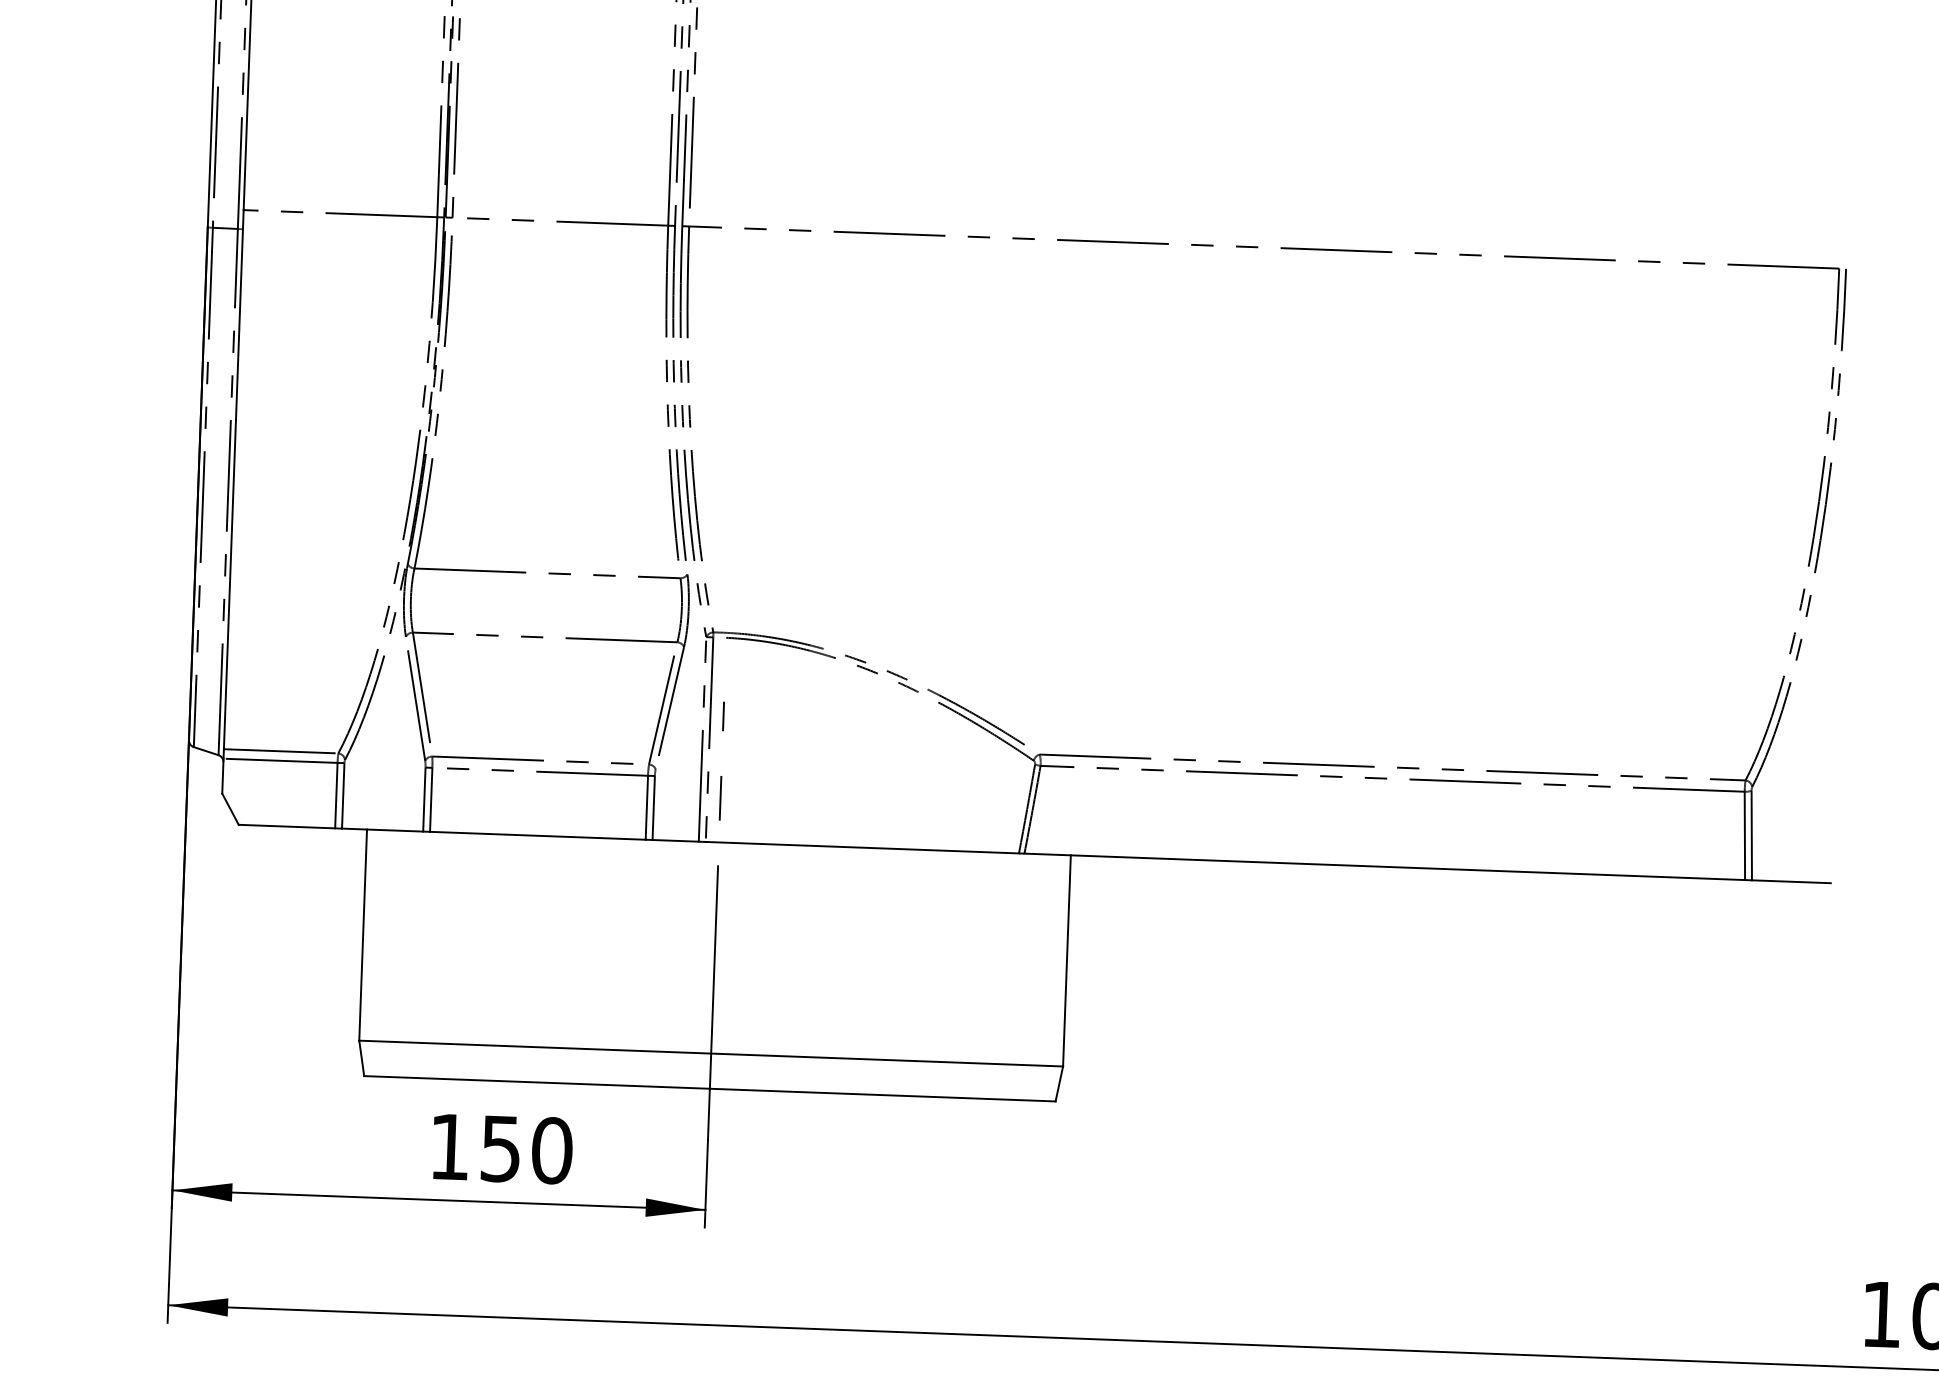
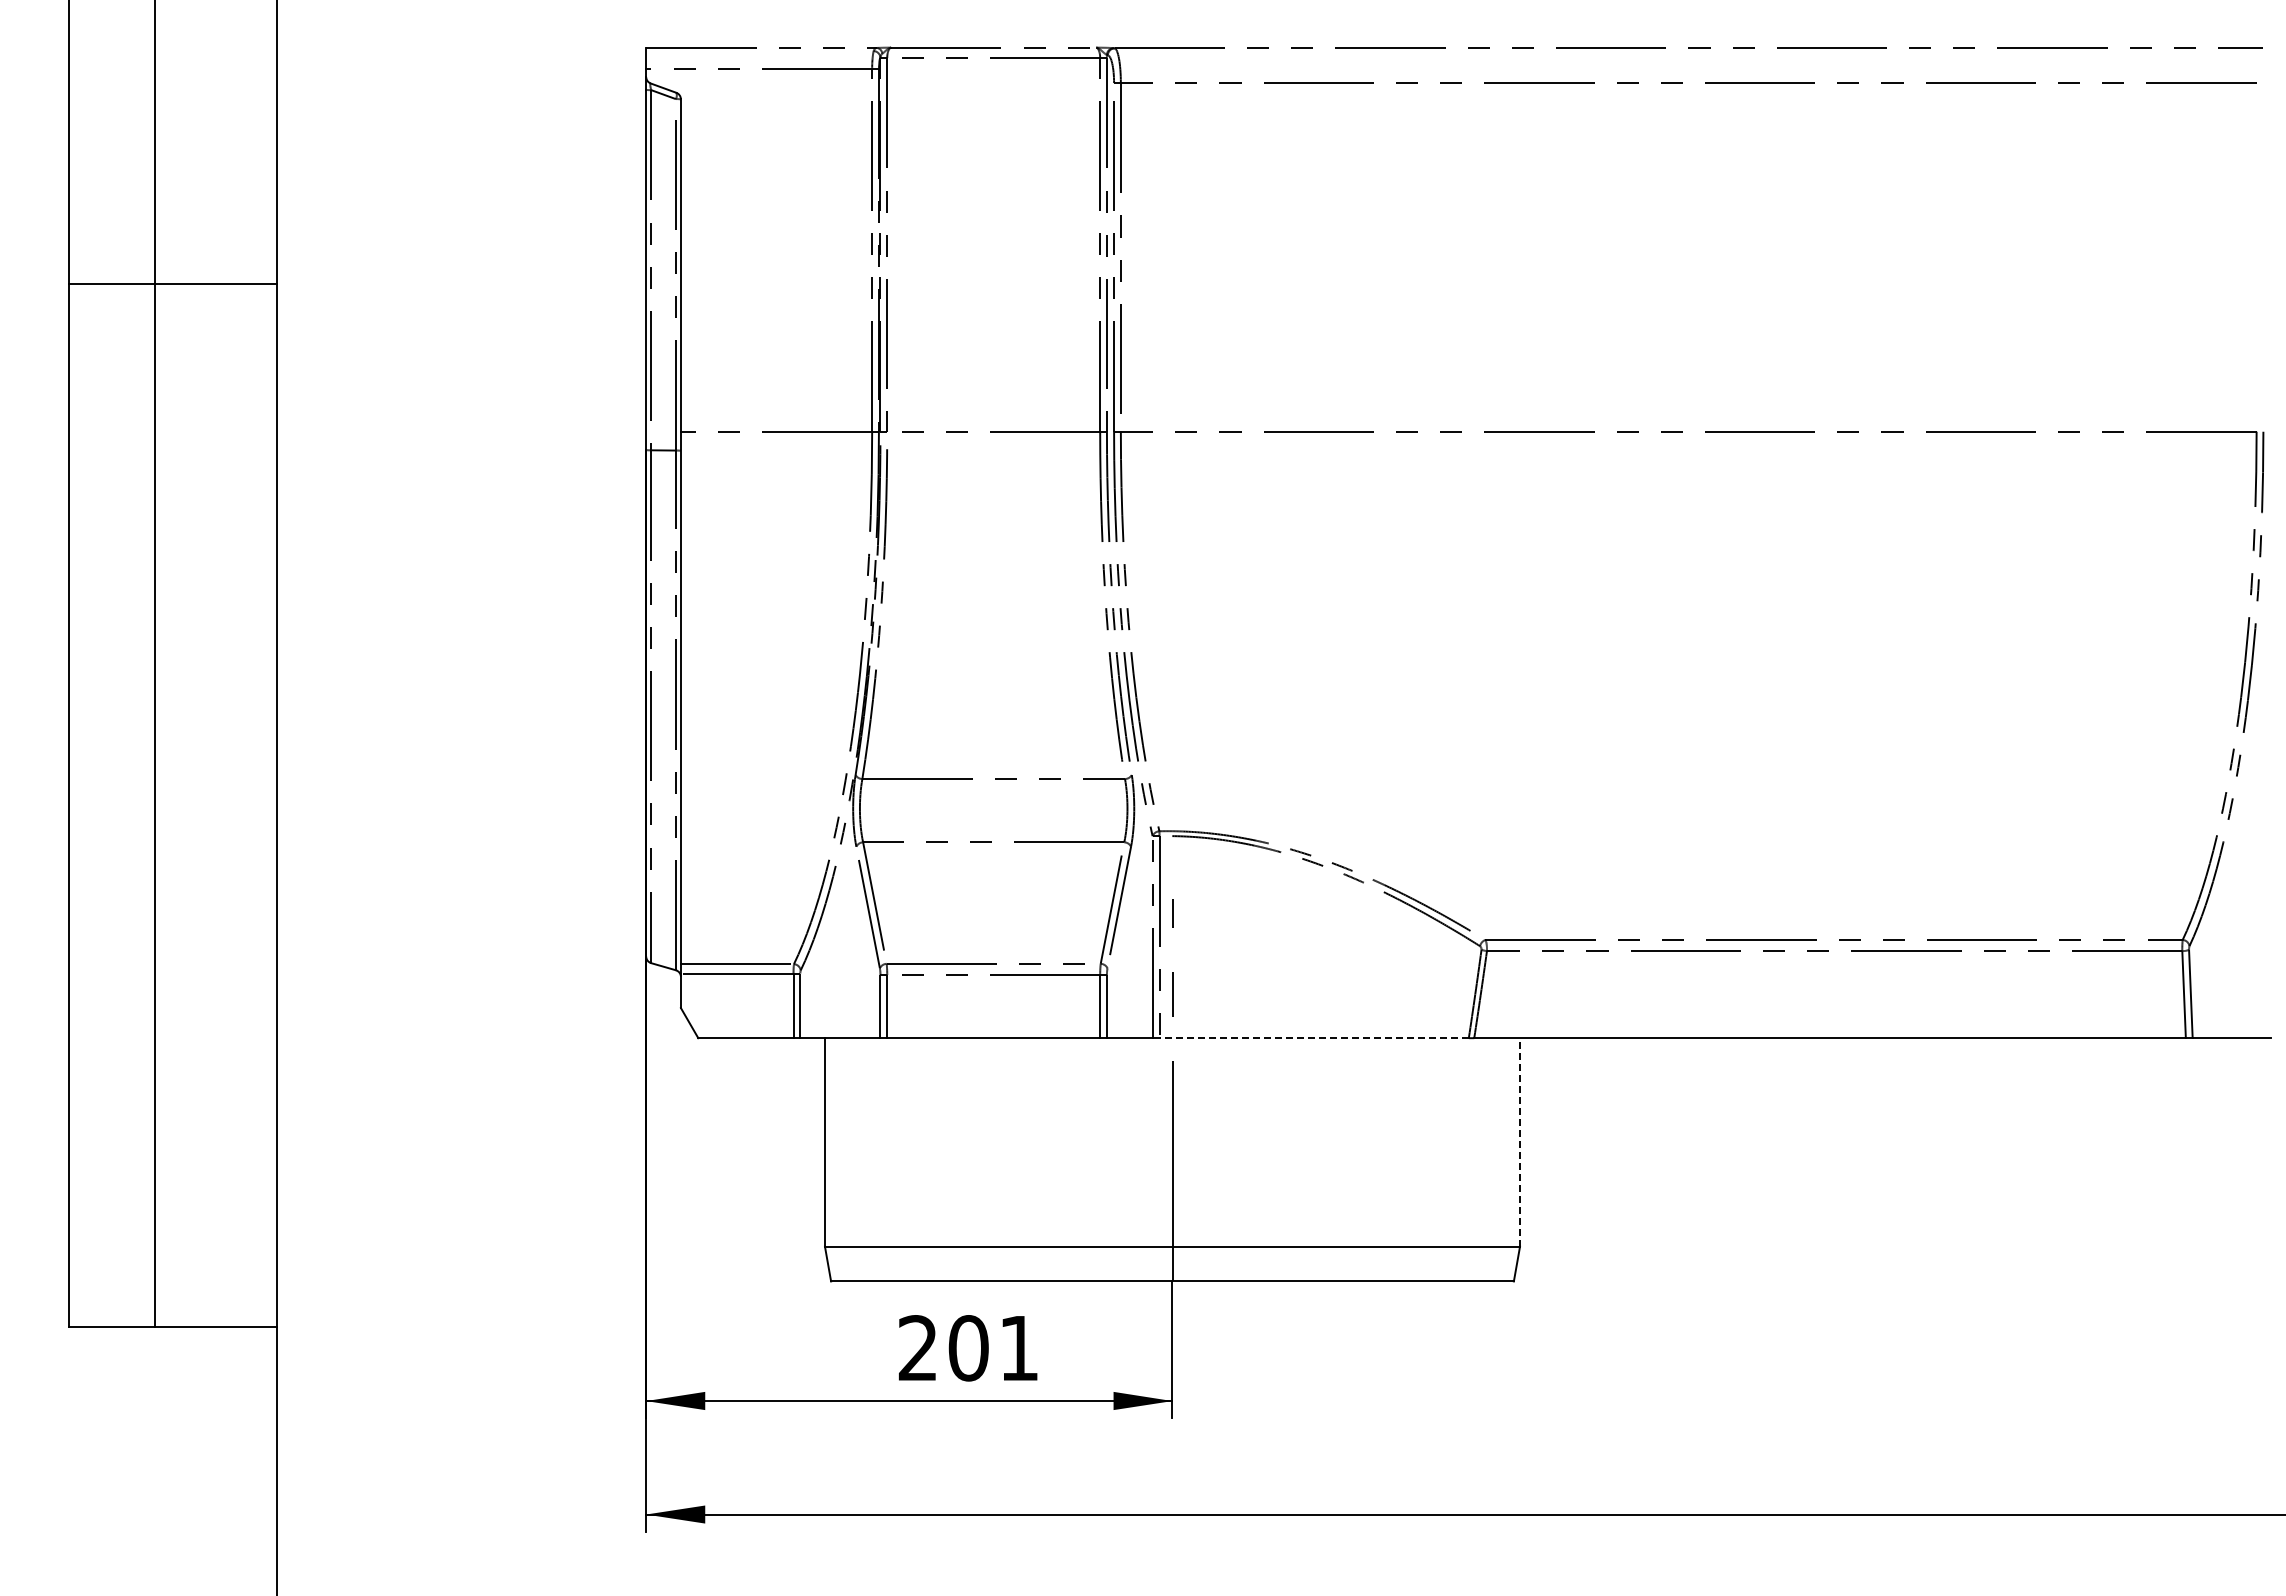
line: (862, 848) -> (1314, 1038), solid -> dashed
line: (1067, 959) -> (1520, 1141), solid -> dashed
text: (500, 1149) -> (968, 1348), 150 -> 201

